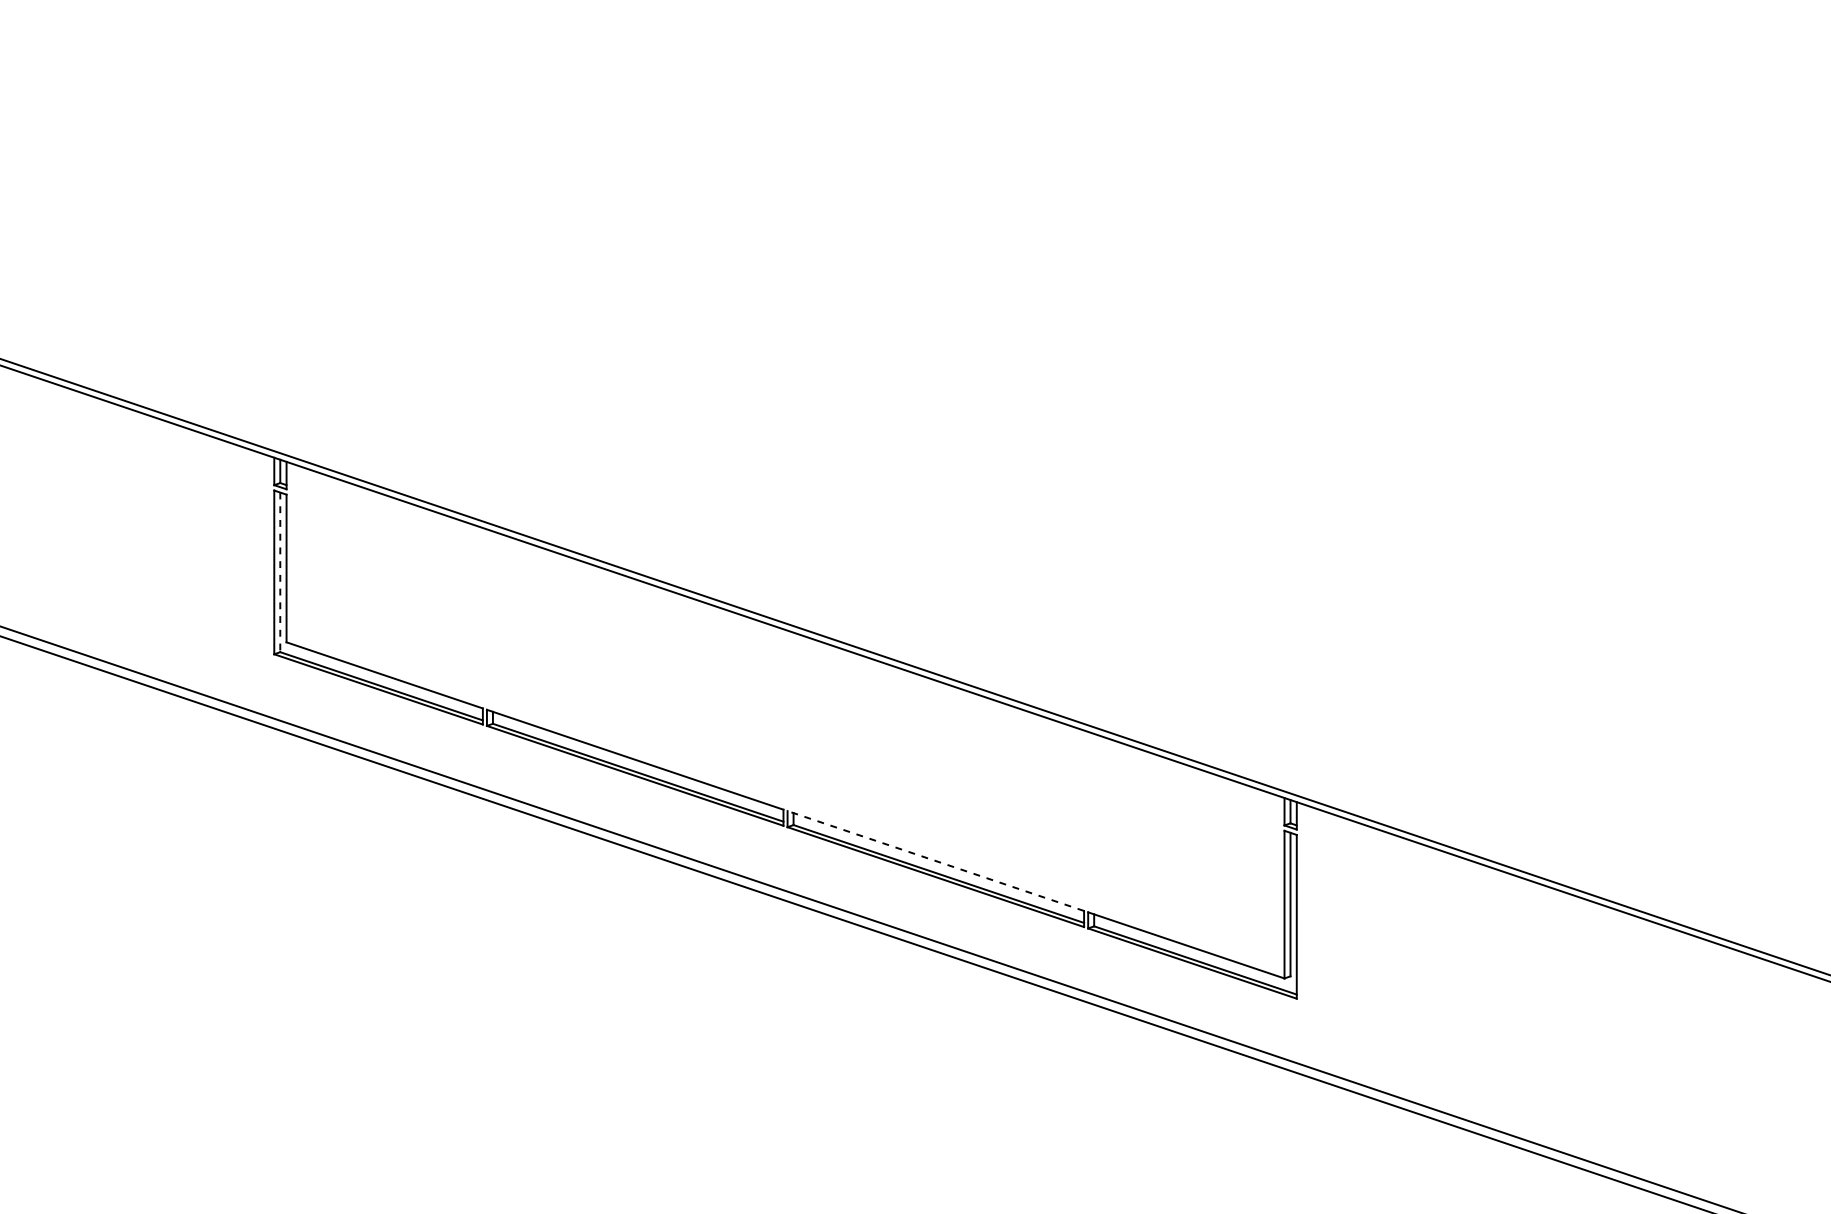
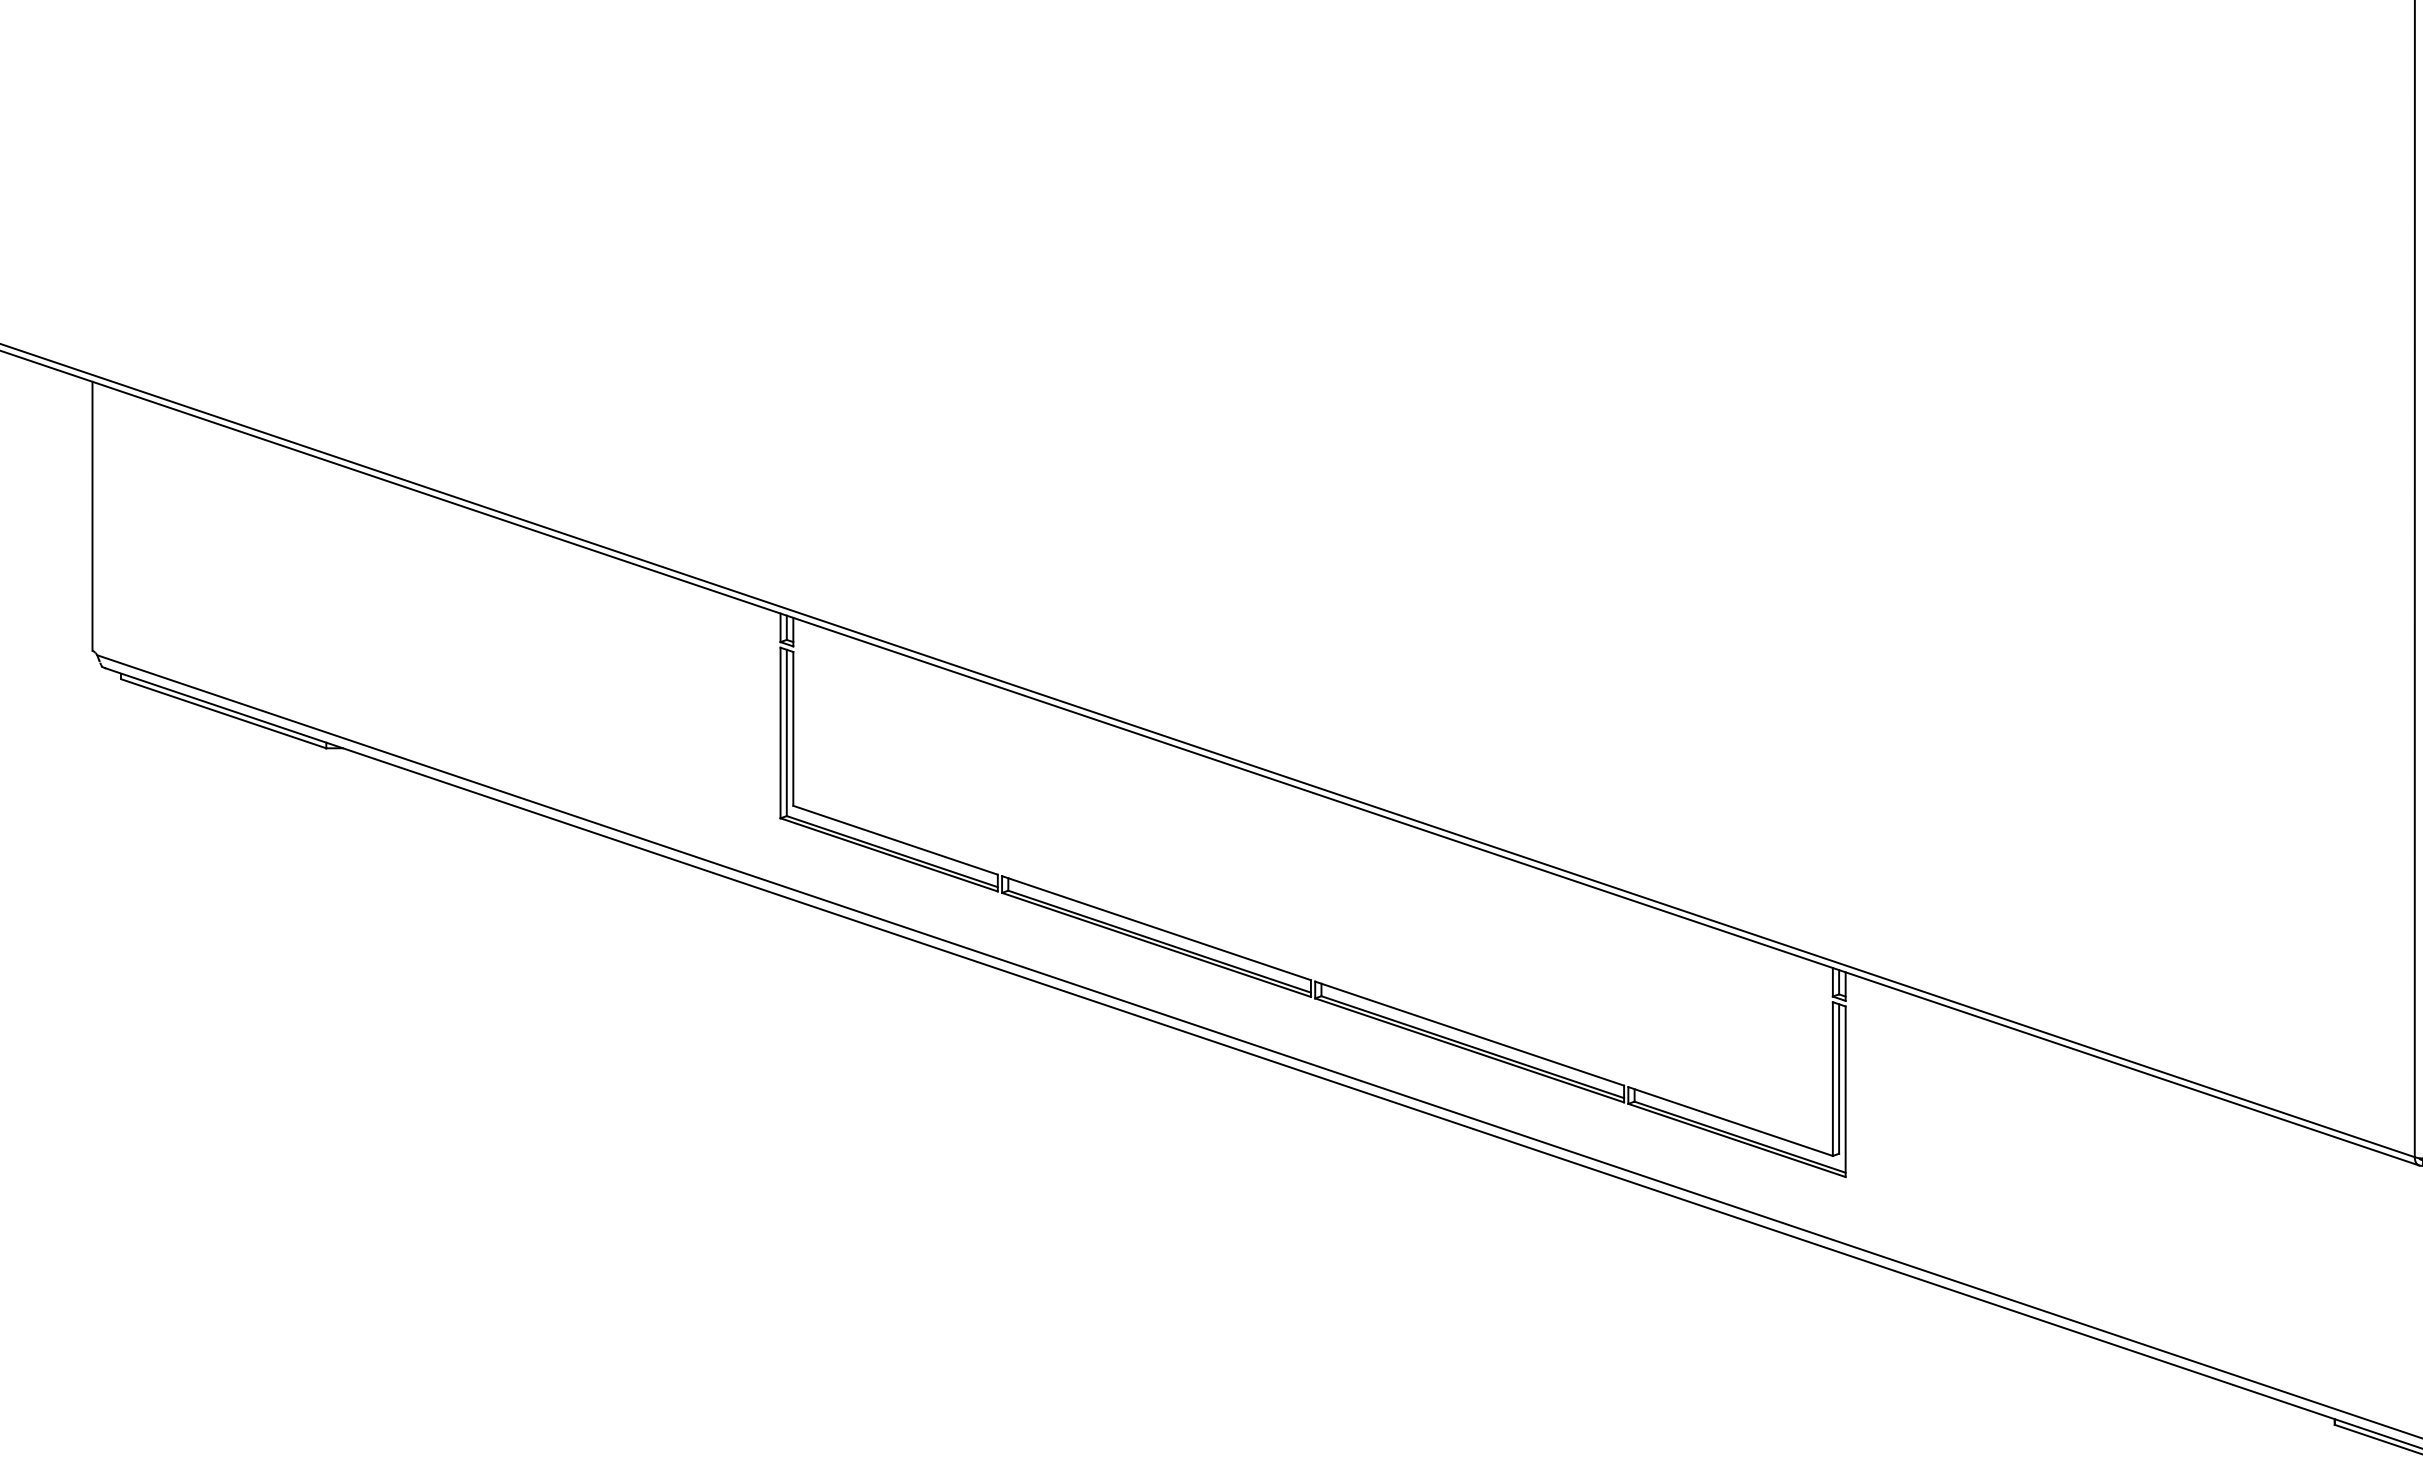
line: (279, 572) -> (786, 733), dashed -> solid
line: (935, 860) -> (1469, 1033), dashed -> solid

